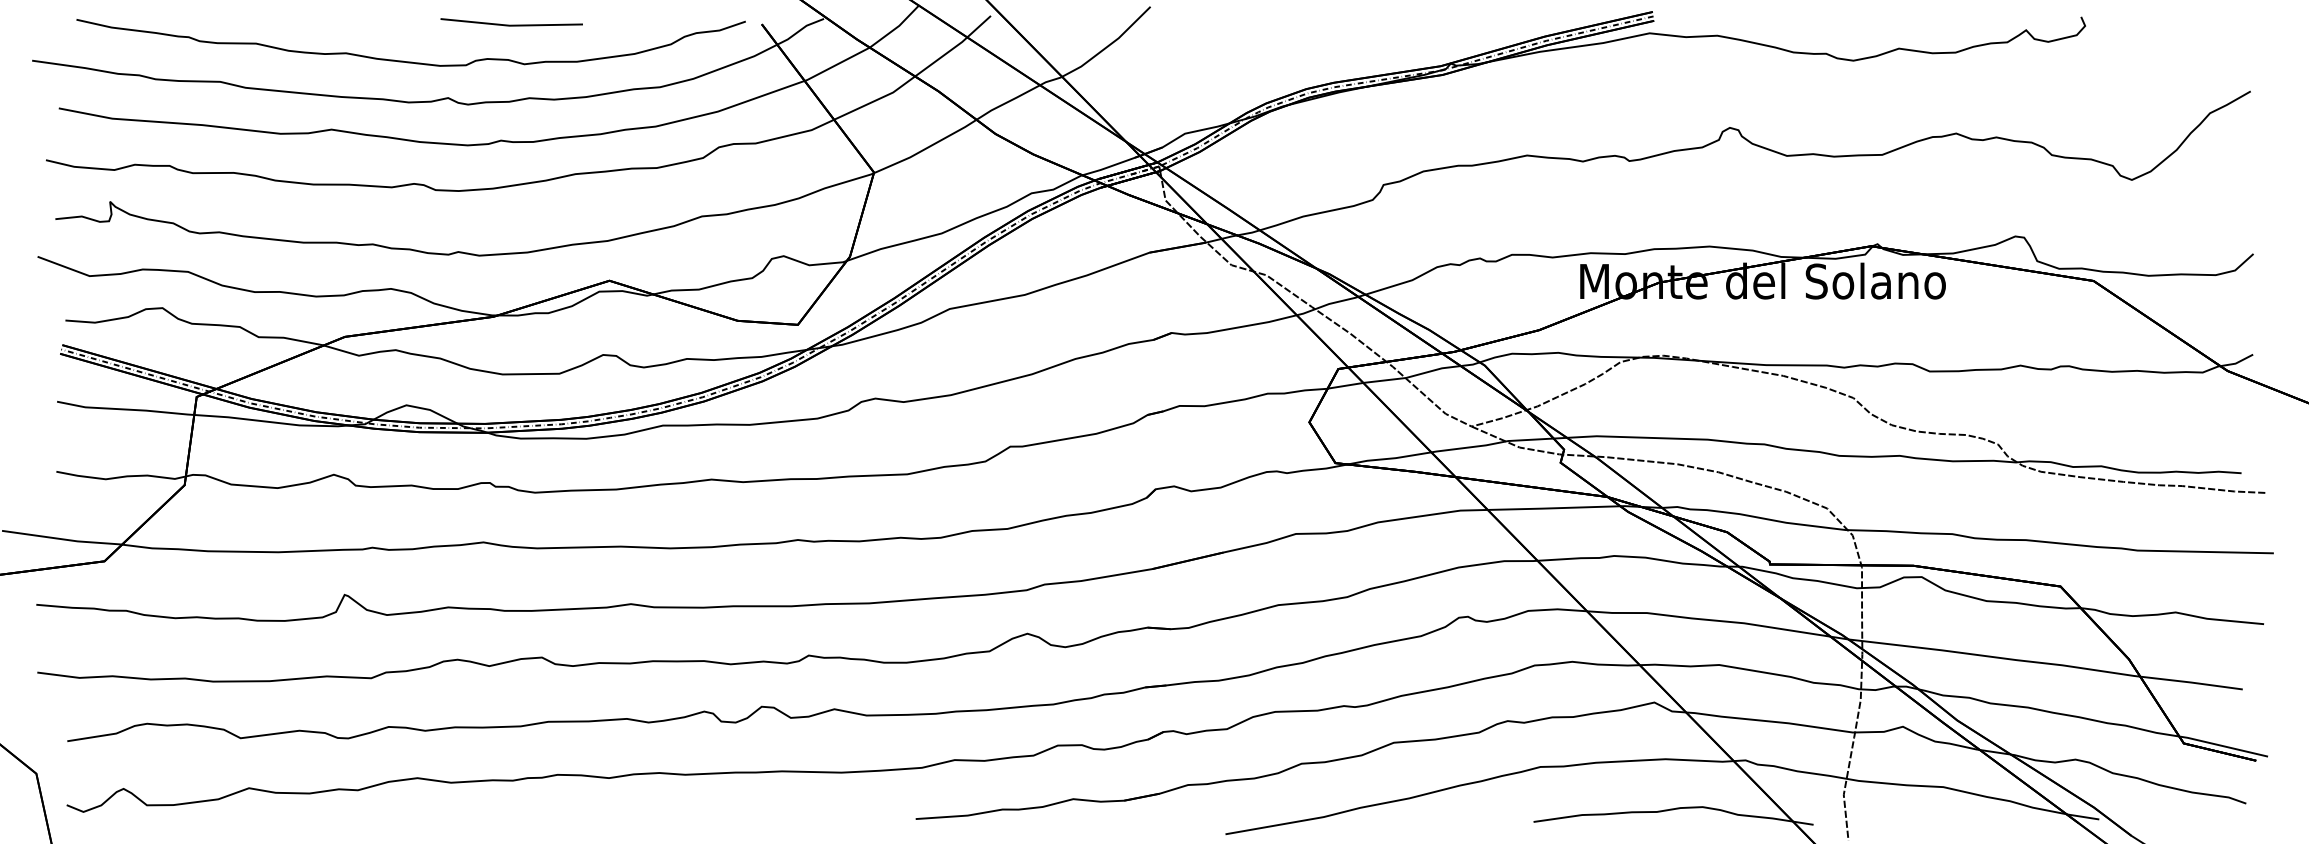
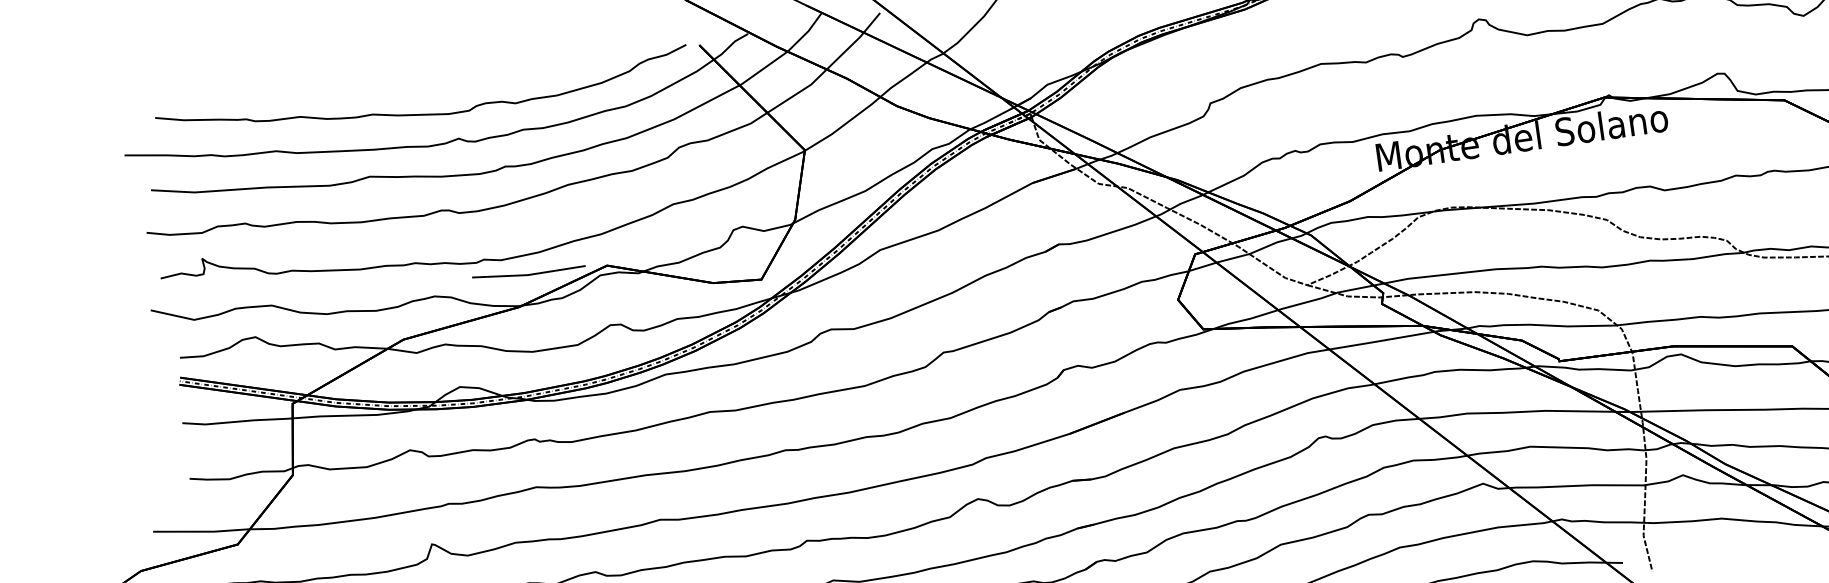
line: (511, 24) -> (529, 273), moved

